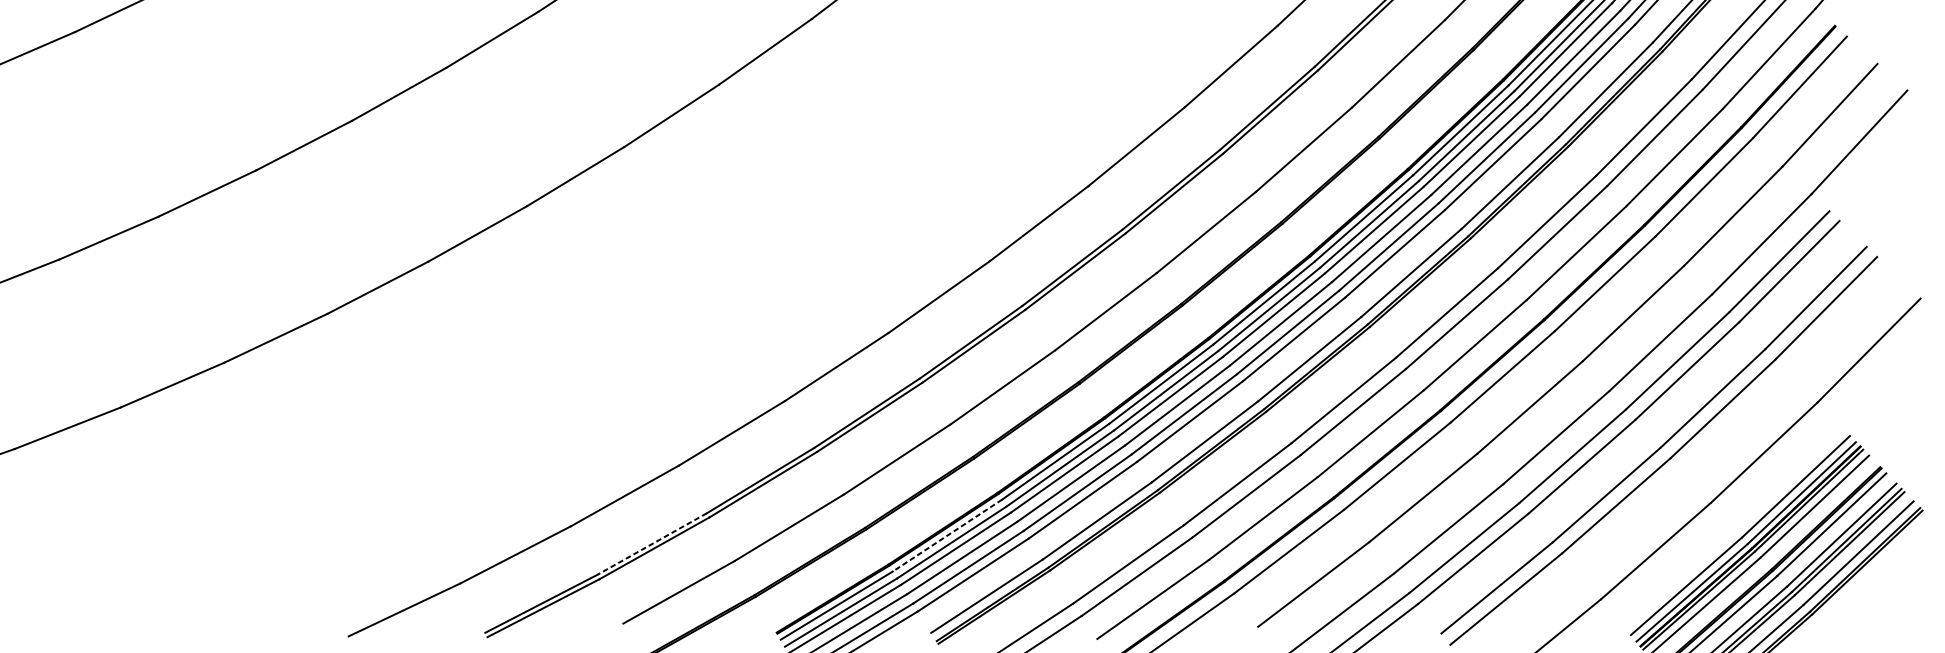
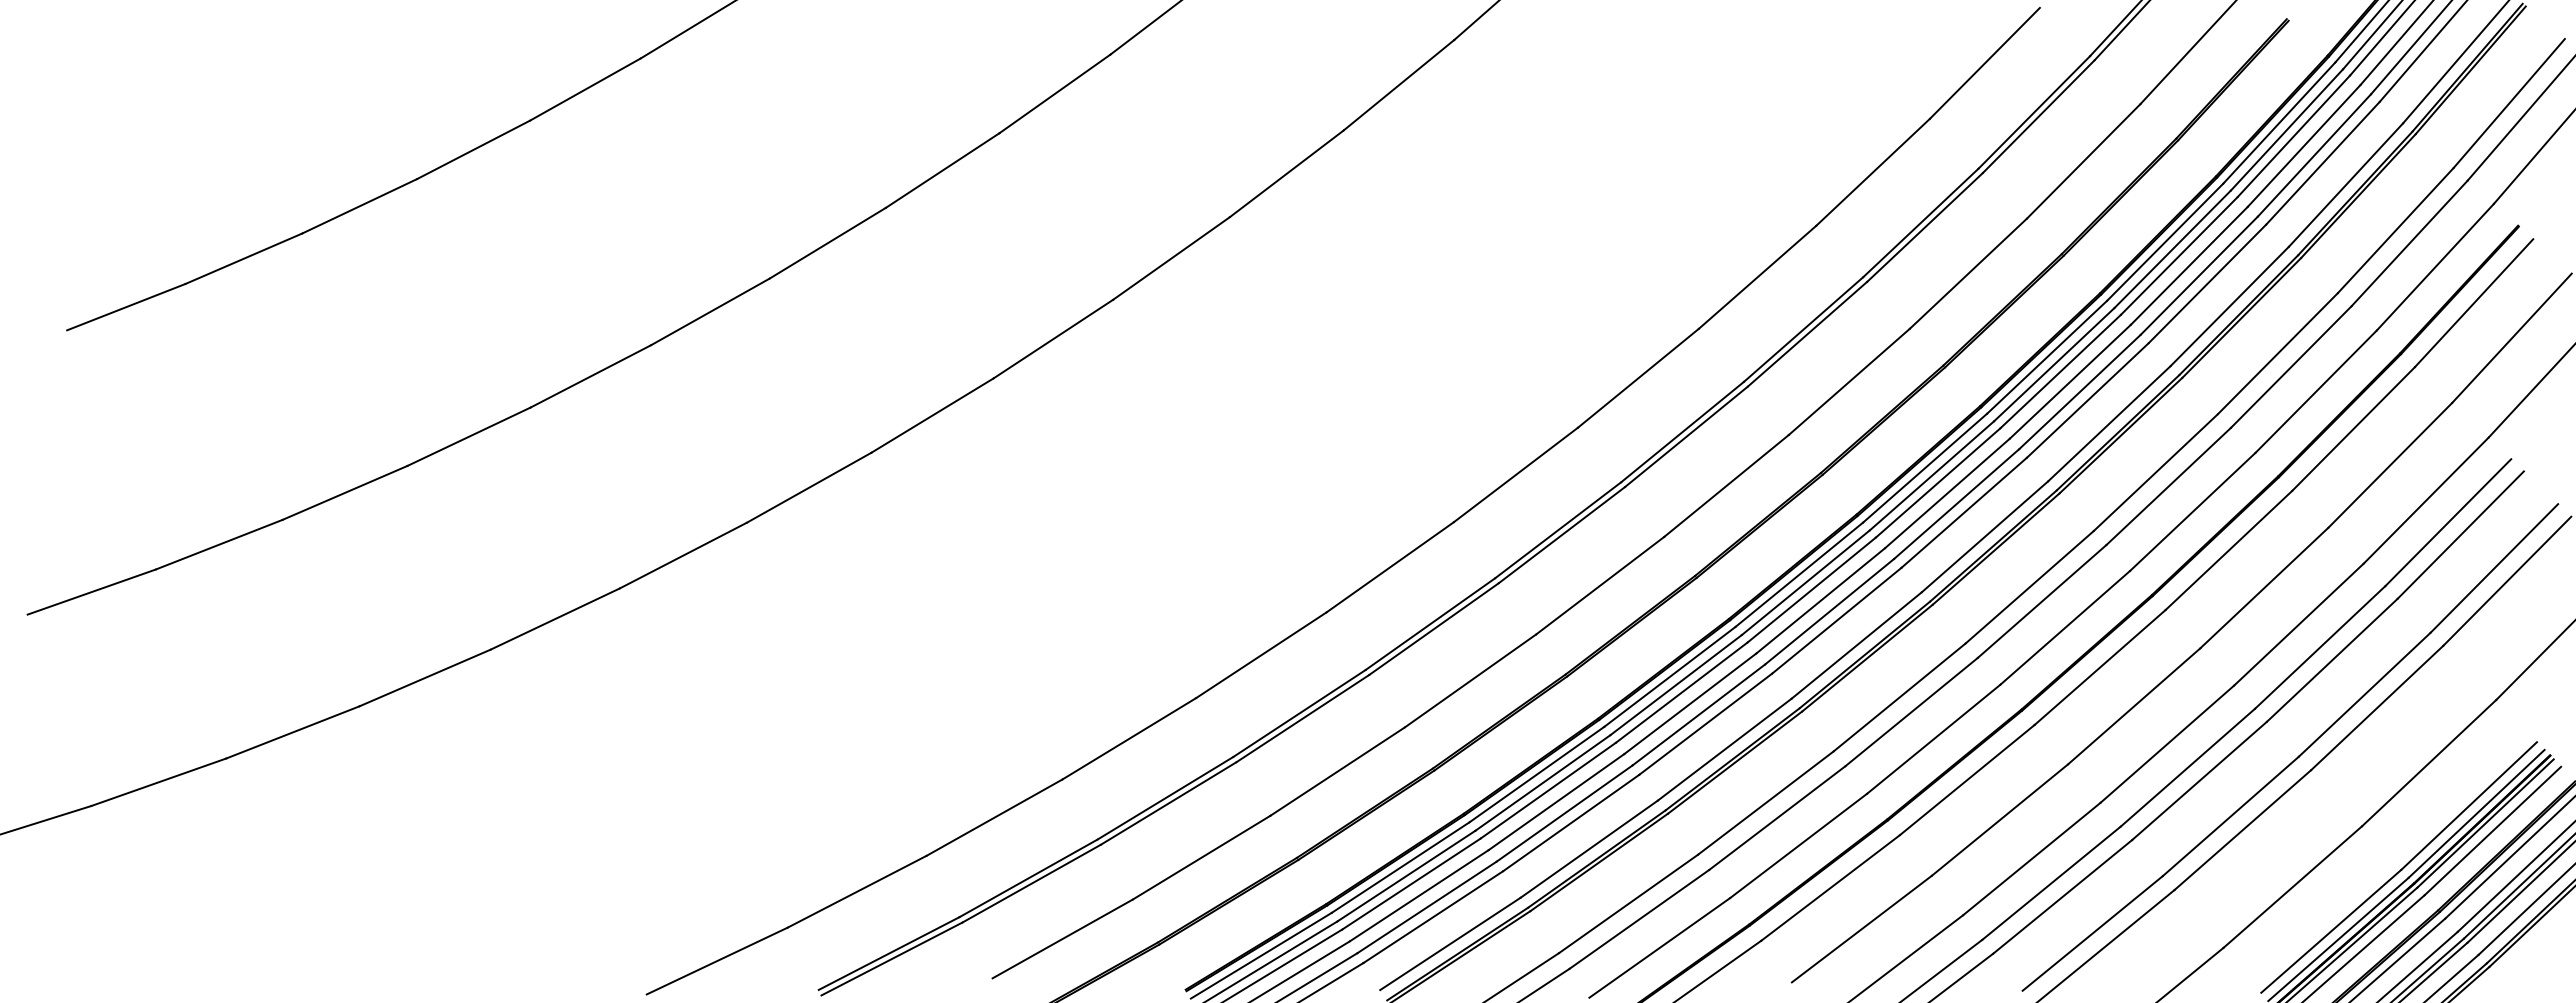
line: (947, 535) -> (1400, 867), dashed -> solid
line: (651, 544) -> (1028, 878), dashed -> solid

